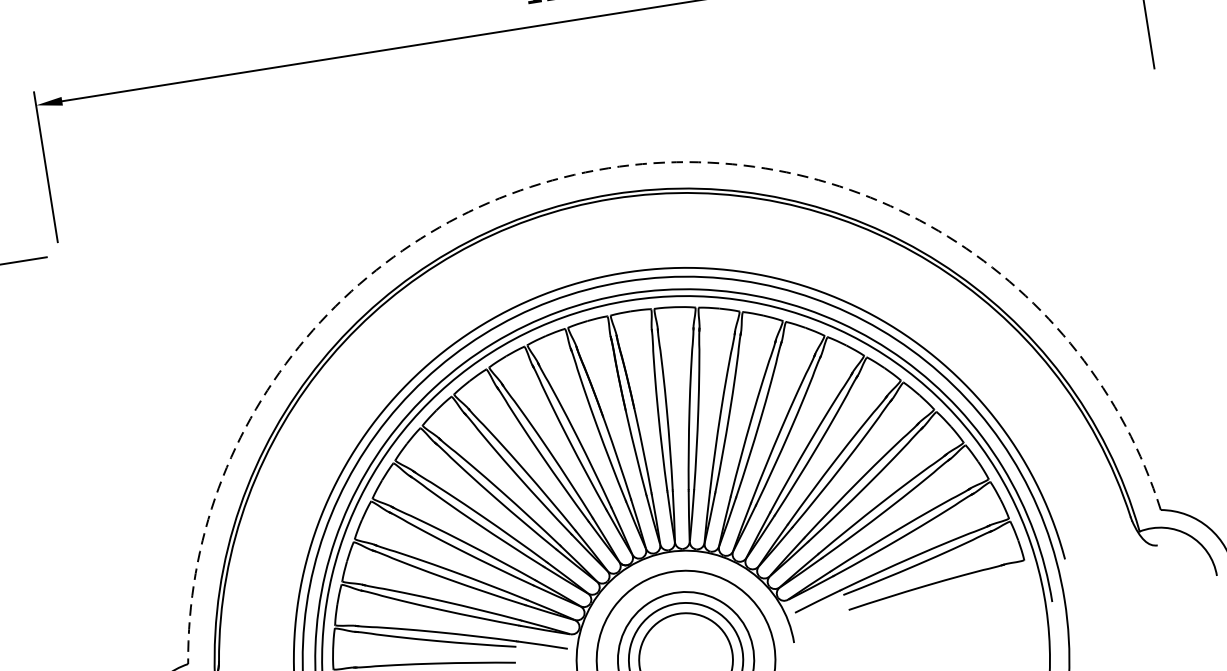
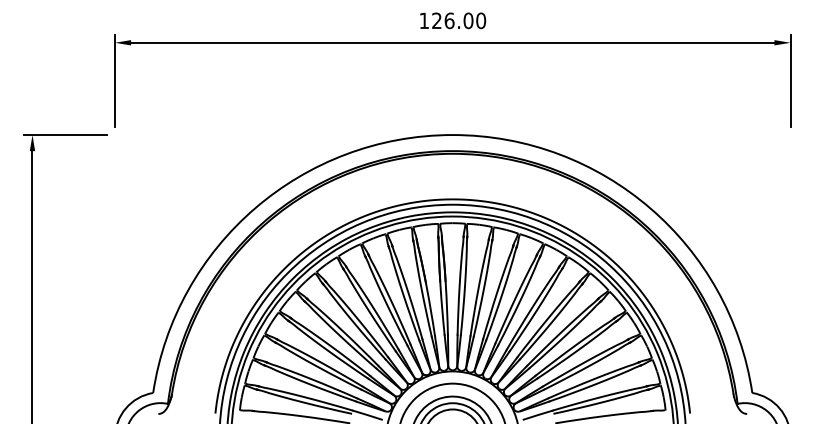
arc: (607, 169) -> (452, 135), dashed -> solid

